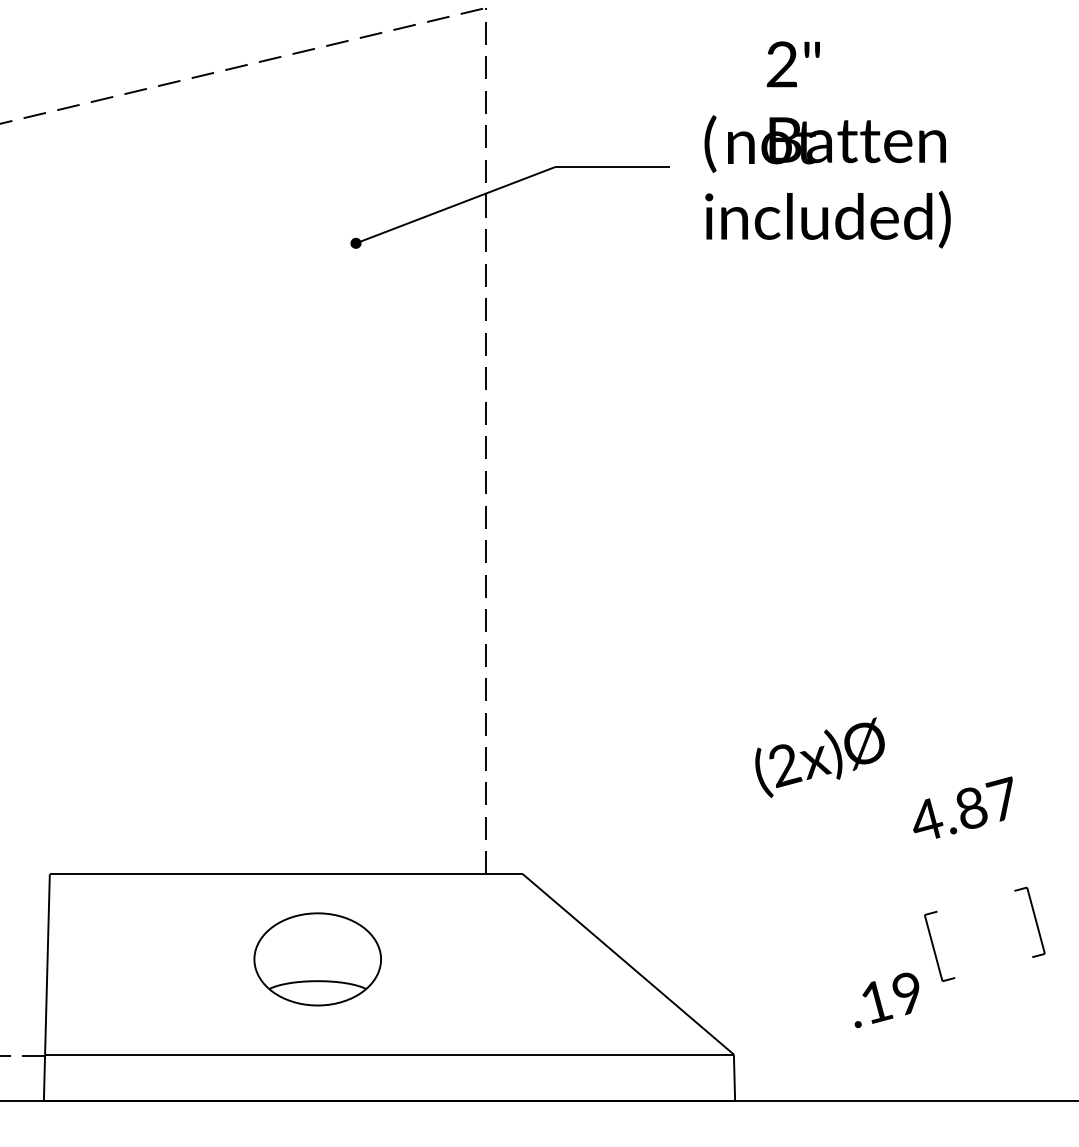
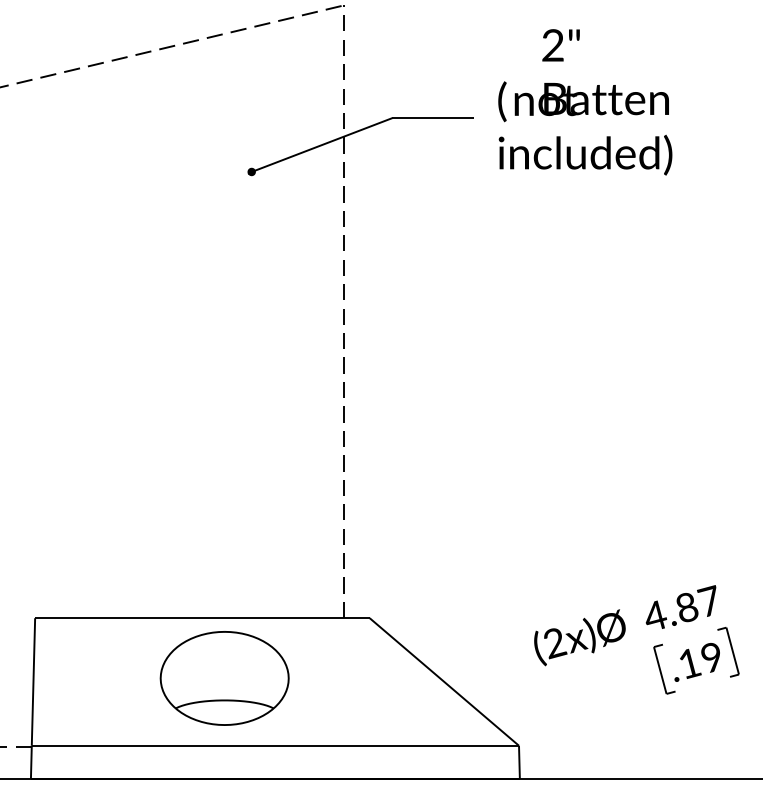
text: (819, 757) -> (579, 637), moved
text: (962, 806) -> (680, 606), moved
part: (317, 959) -> (224, 678), size x1.43
text: (885, 1000) -> (696, 662), moved

